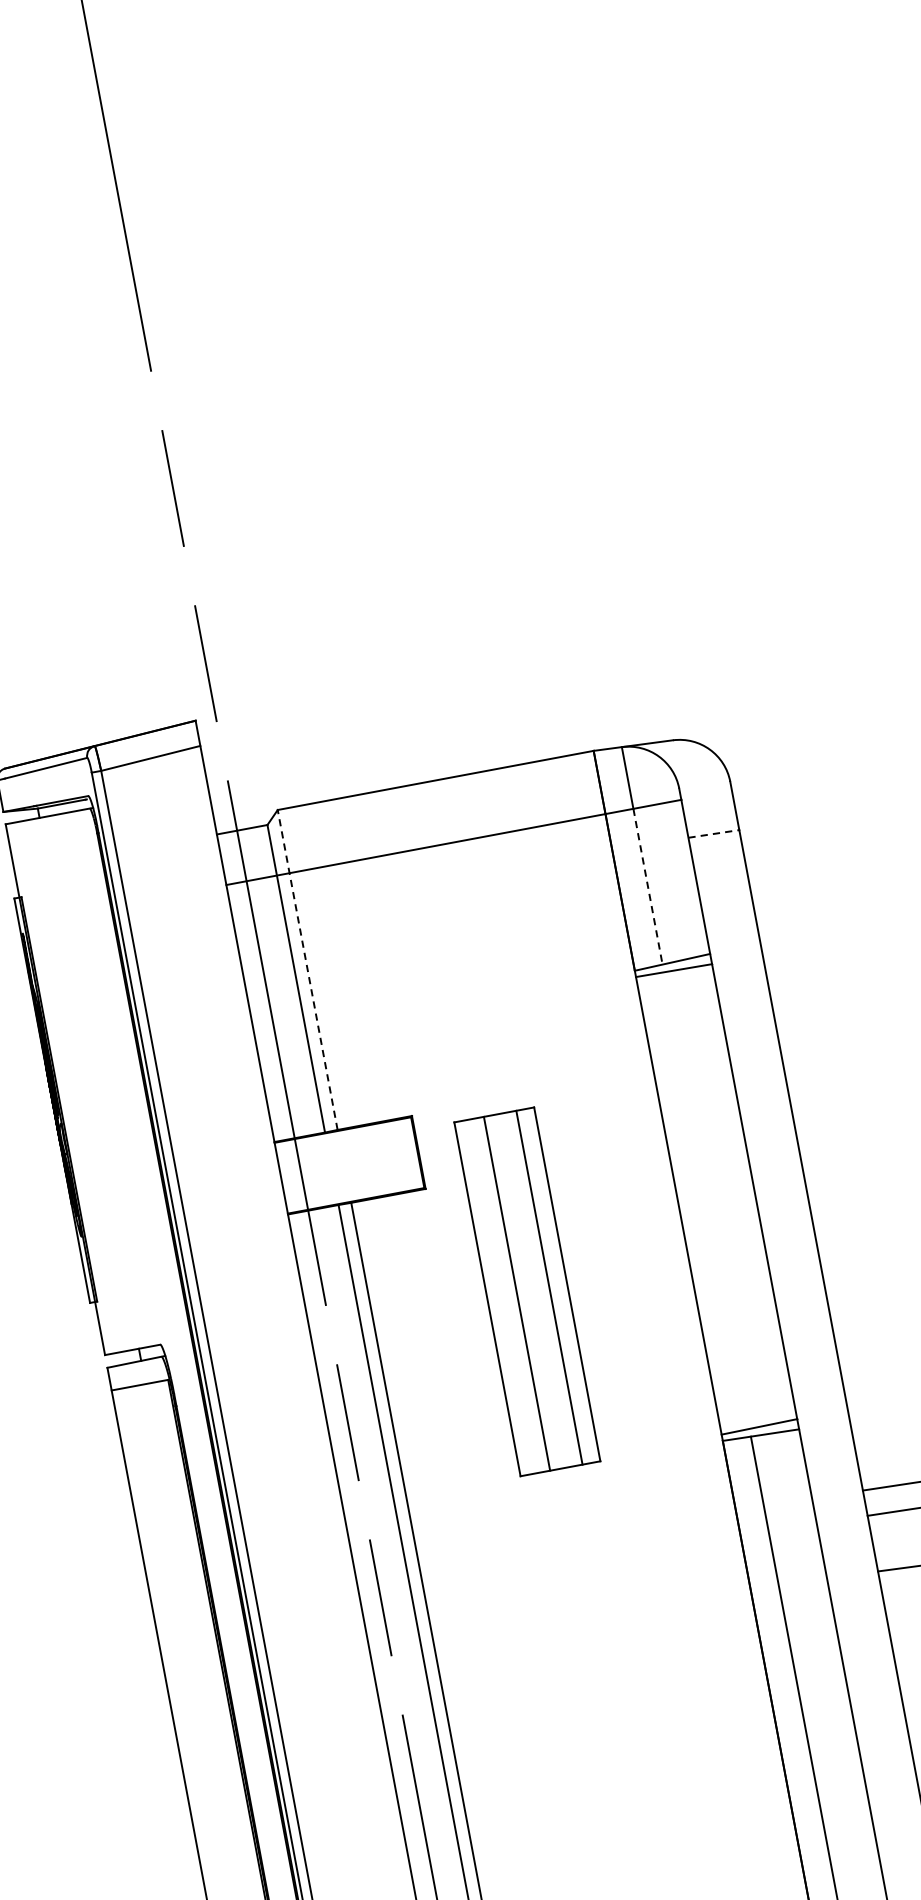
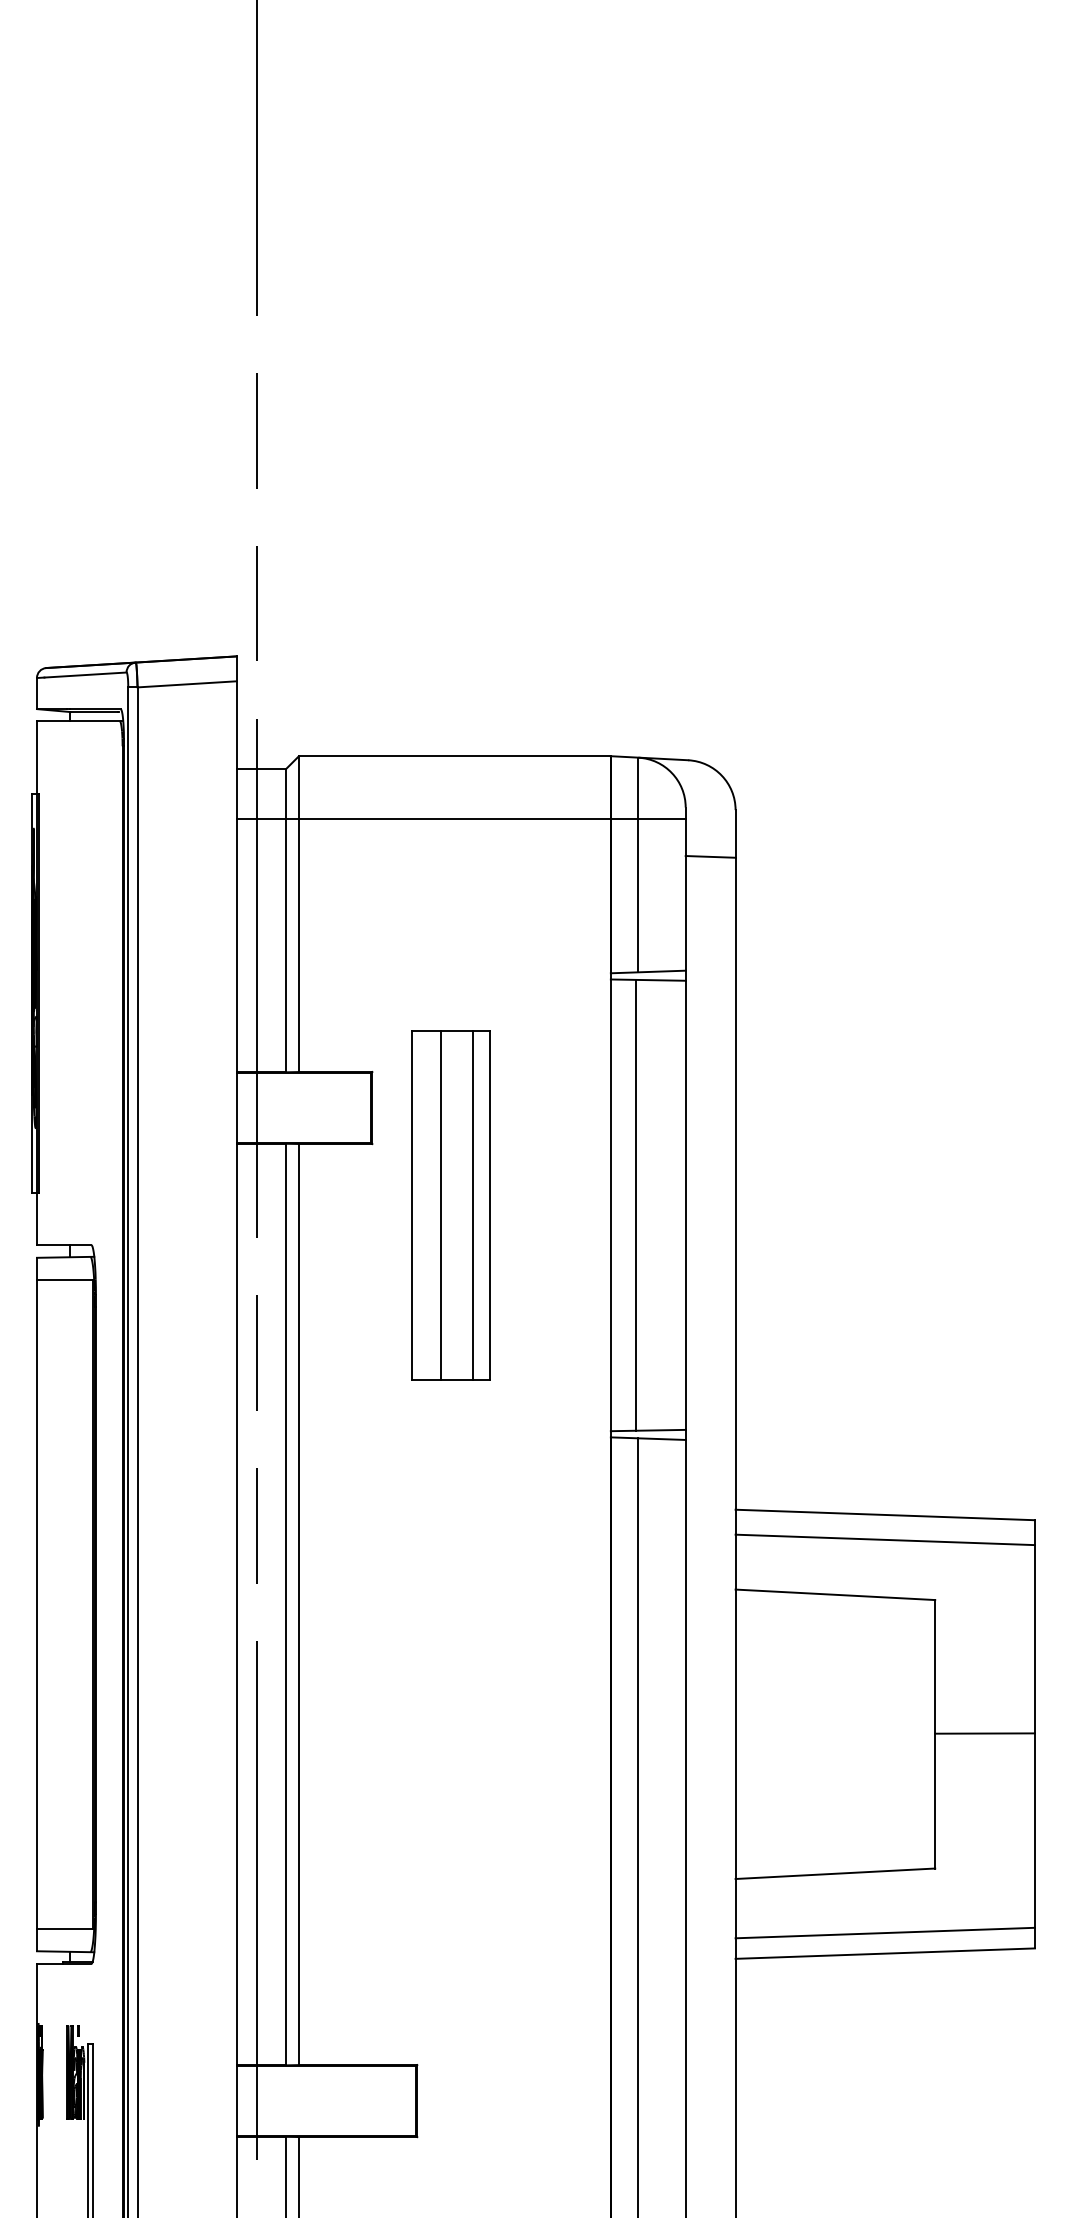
line: (713, 833) -> (710, 856), dashed -> solid
line: (648, 886) -> (638, 895), dashed -> solid
line: (307, 970) -> (298, 914), dashed -> solid
line: (703, 1200) -> (635, 1204), added
part: (526, 1292) -> (450, 1205), moved

